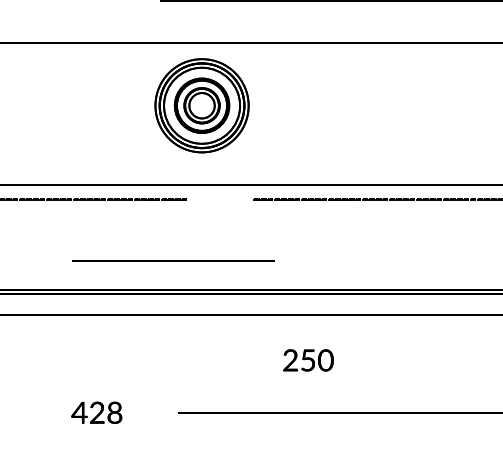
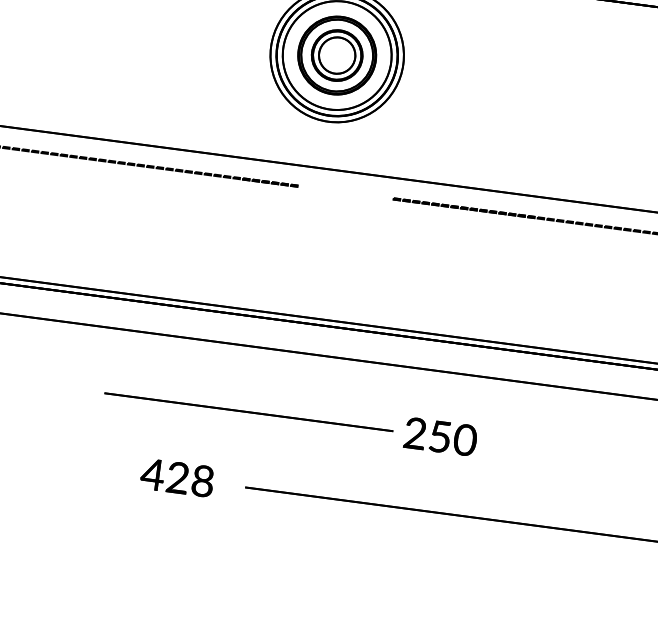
line: (173, 260) -> (249, 411), moved
text: (96, 412) -> (176, 477), moved

